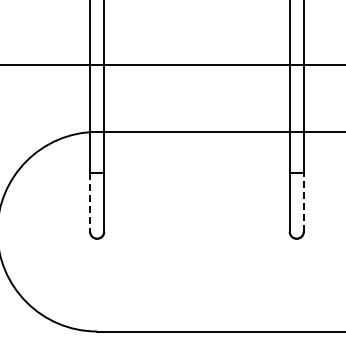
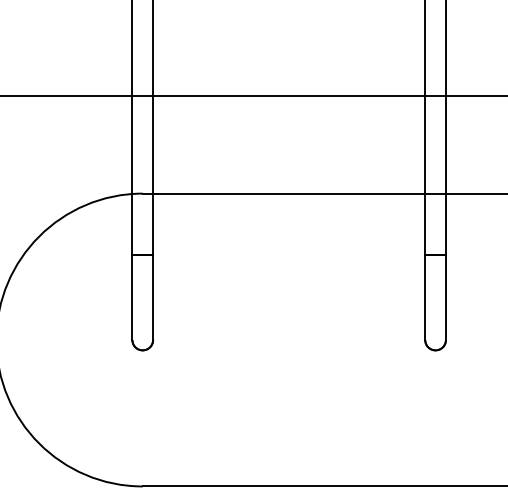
line: (303, 202) -> (445, 297), dashed -> solid
line: (90, 203) -> (132, 298), dashed -> solid

